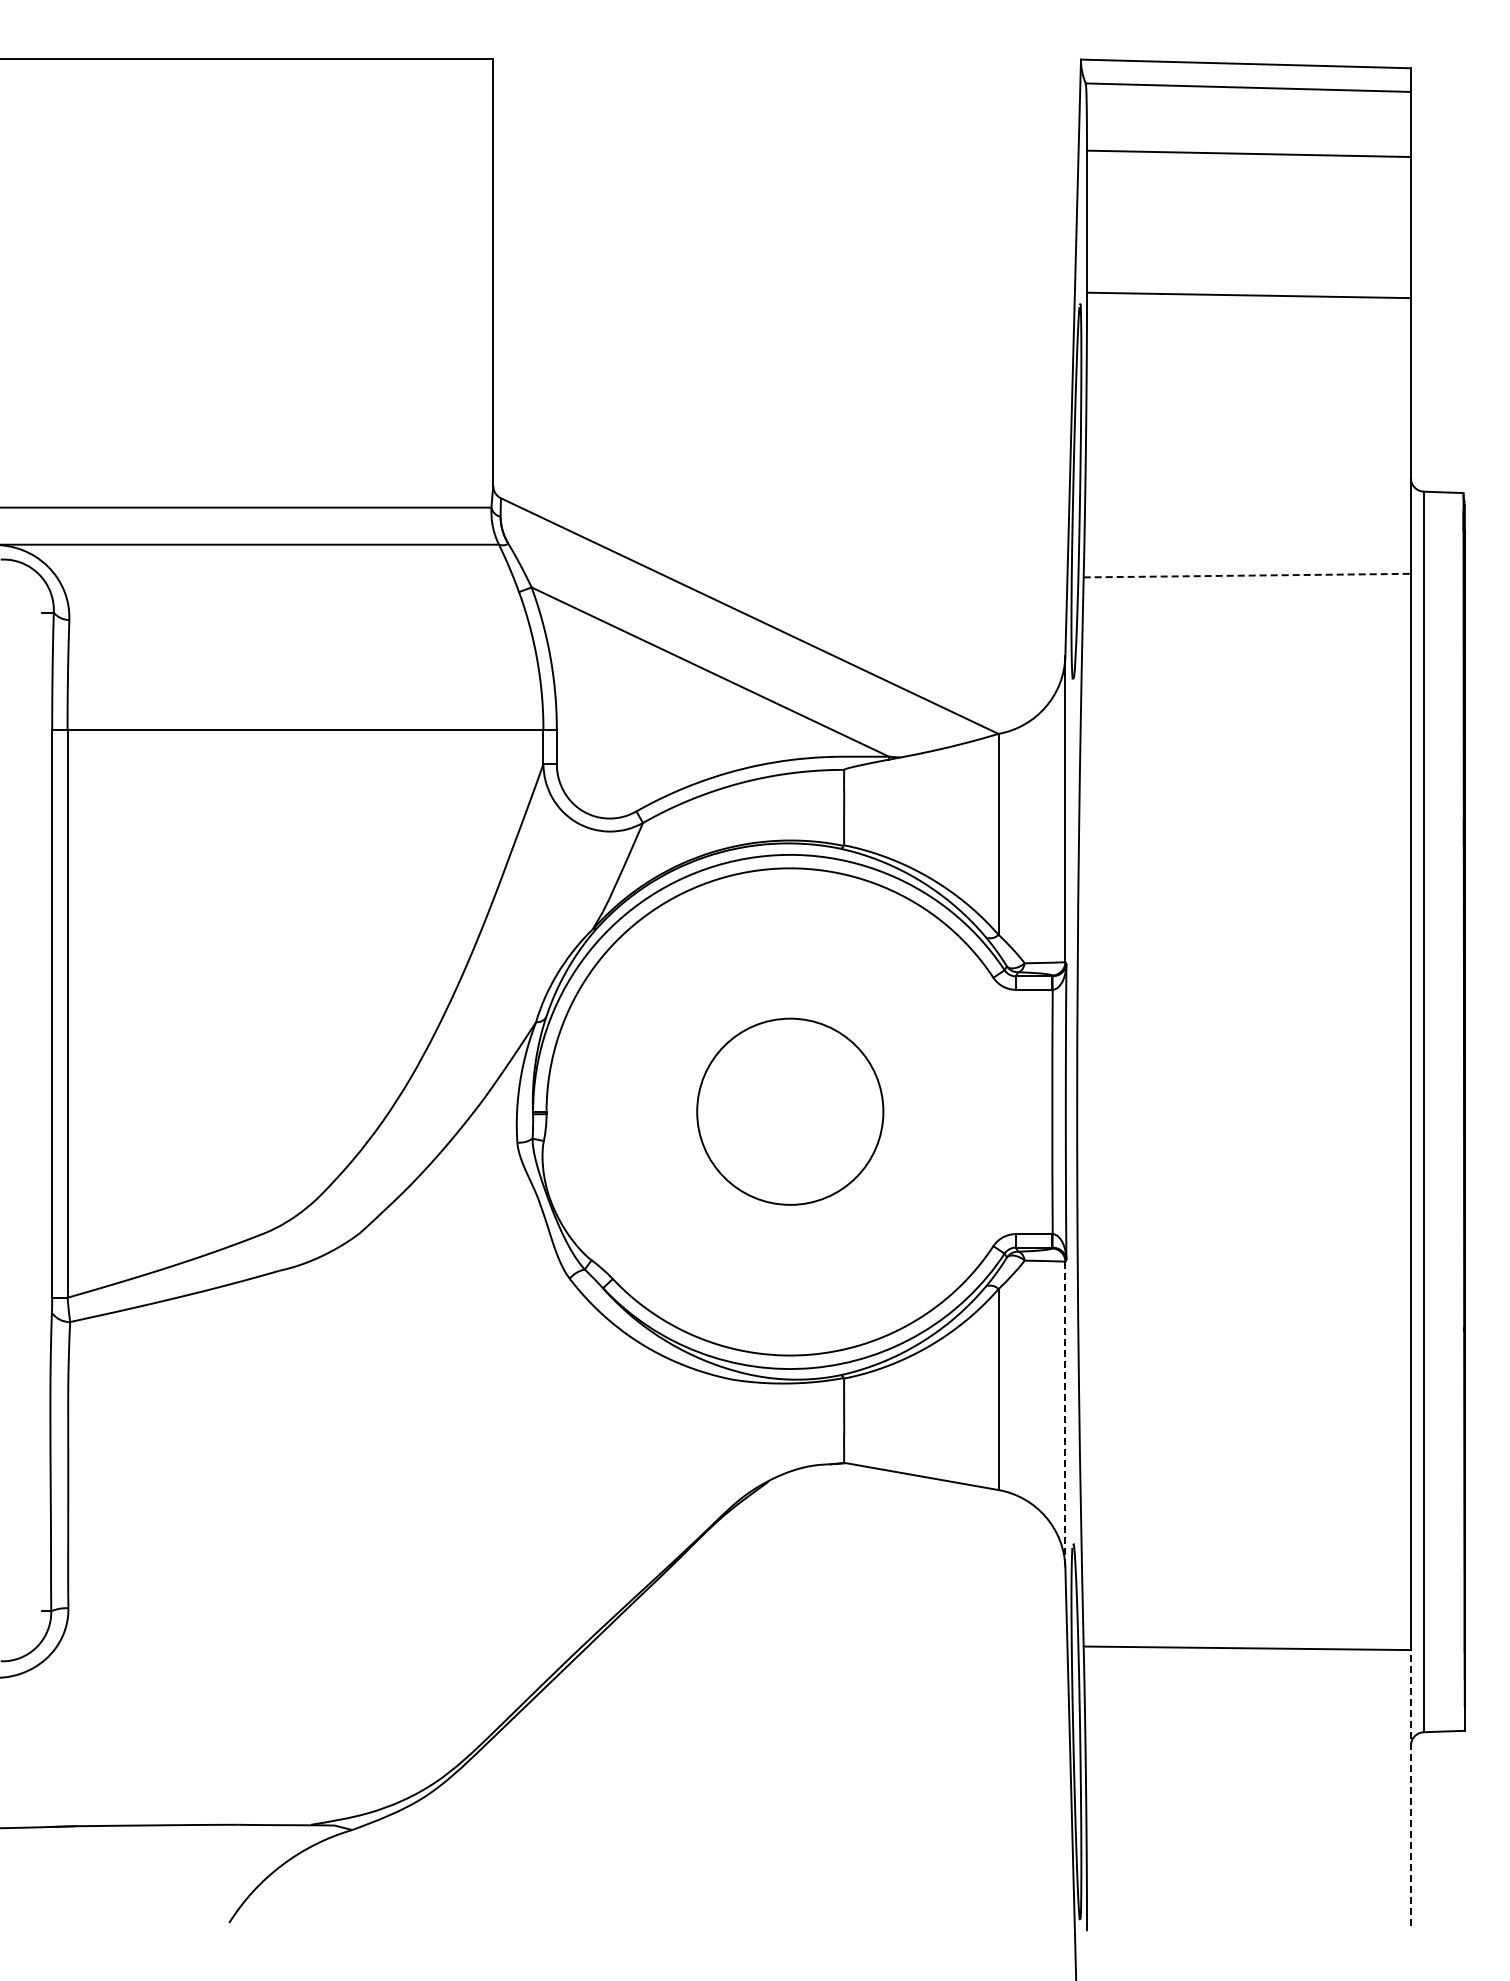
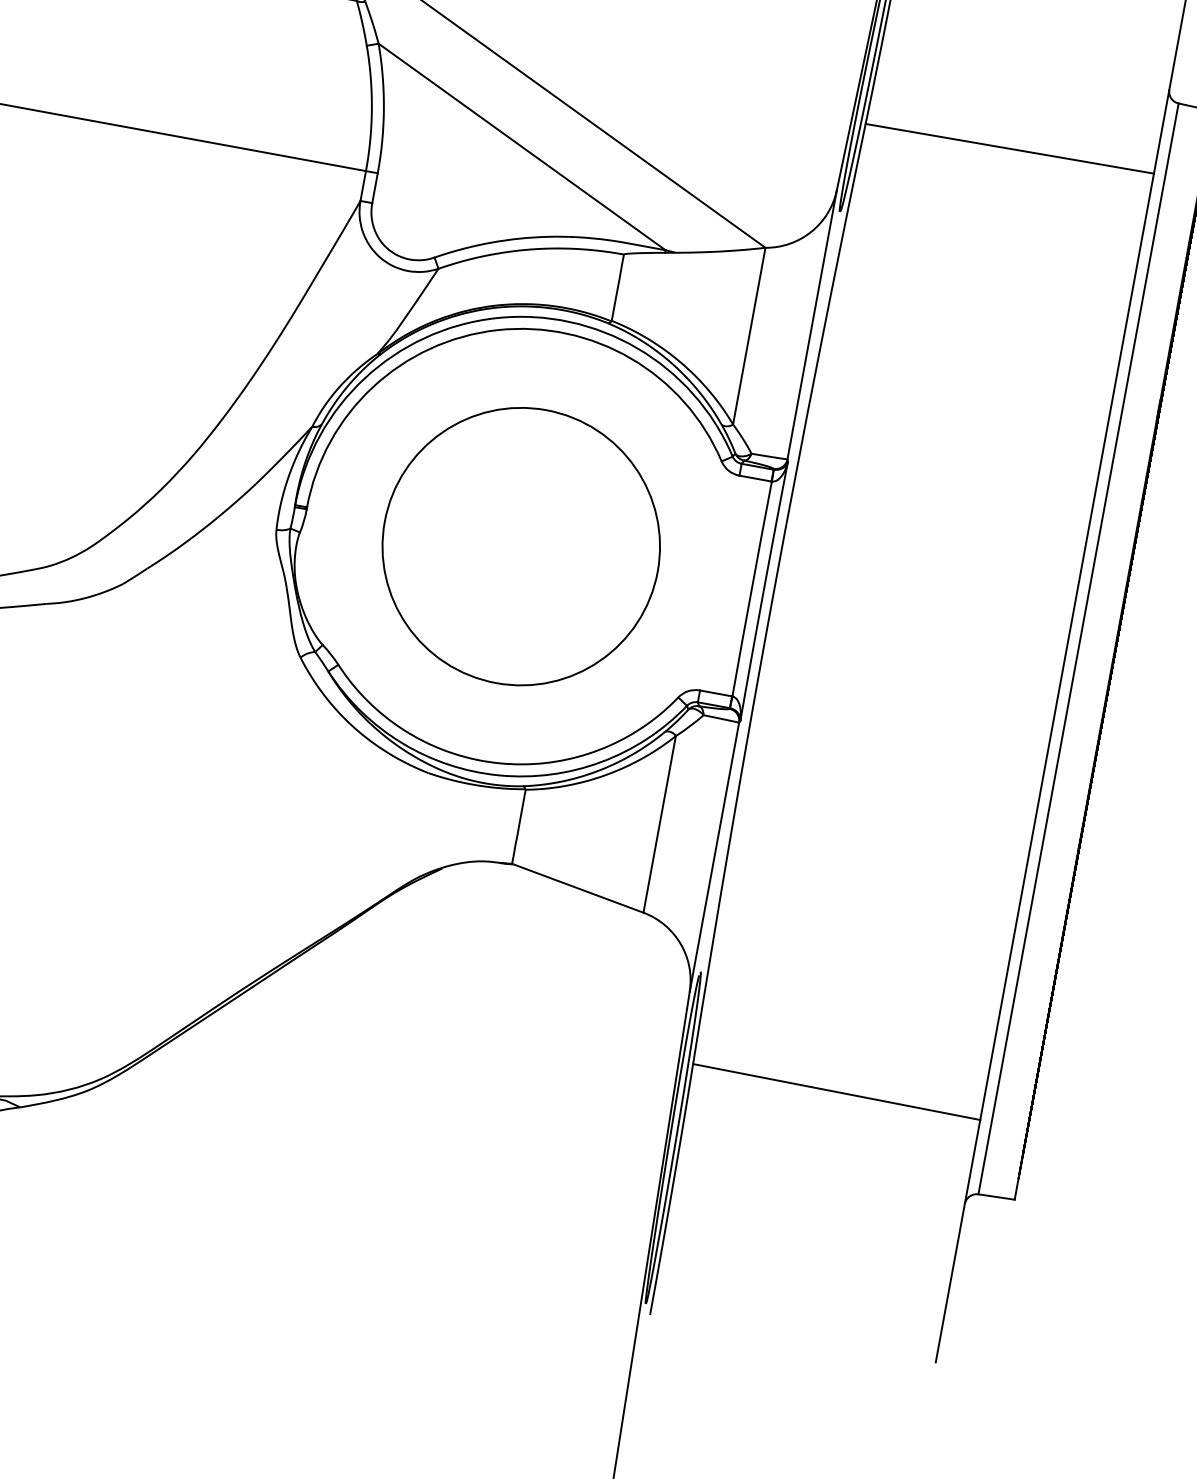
line: (1247, 575) -> (1010, 148), dashed -> solid
circle: (790, 1111) -> (521, 546), size x1.67
line: (1065, 1414) -> (714, 857), dashed -> solid
line: (1410, 1787) -> (957, 1240), dashed -> solid

